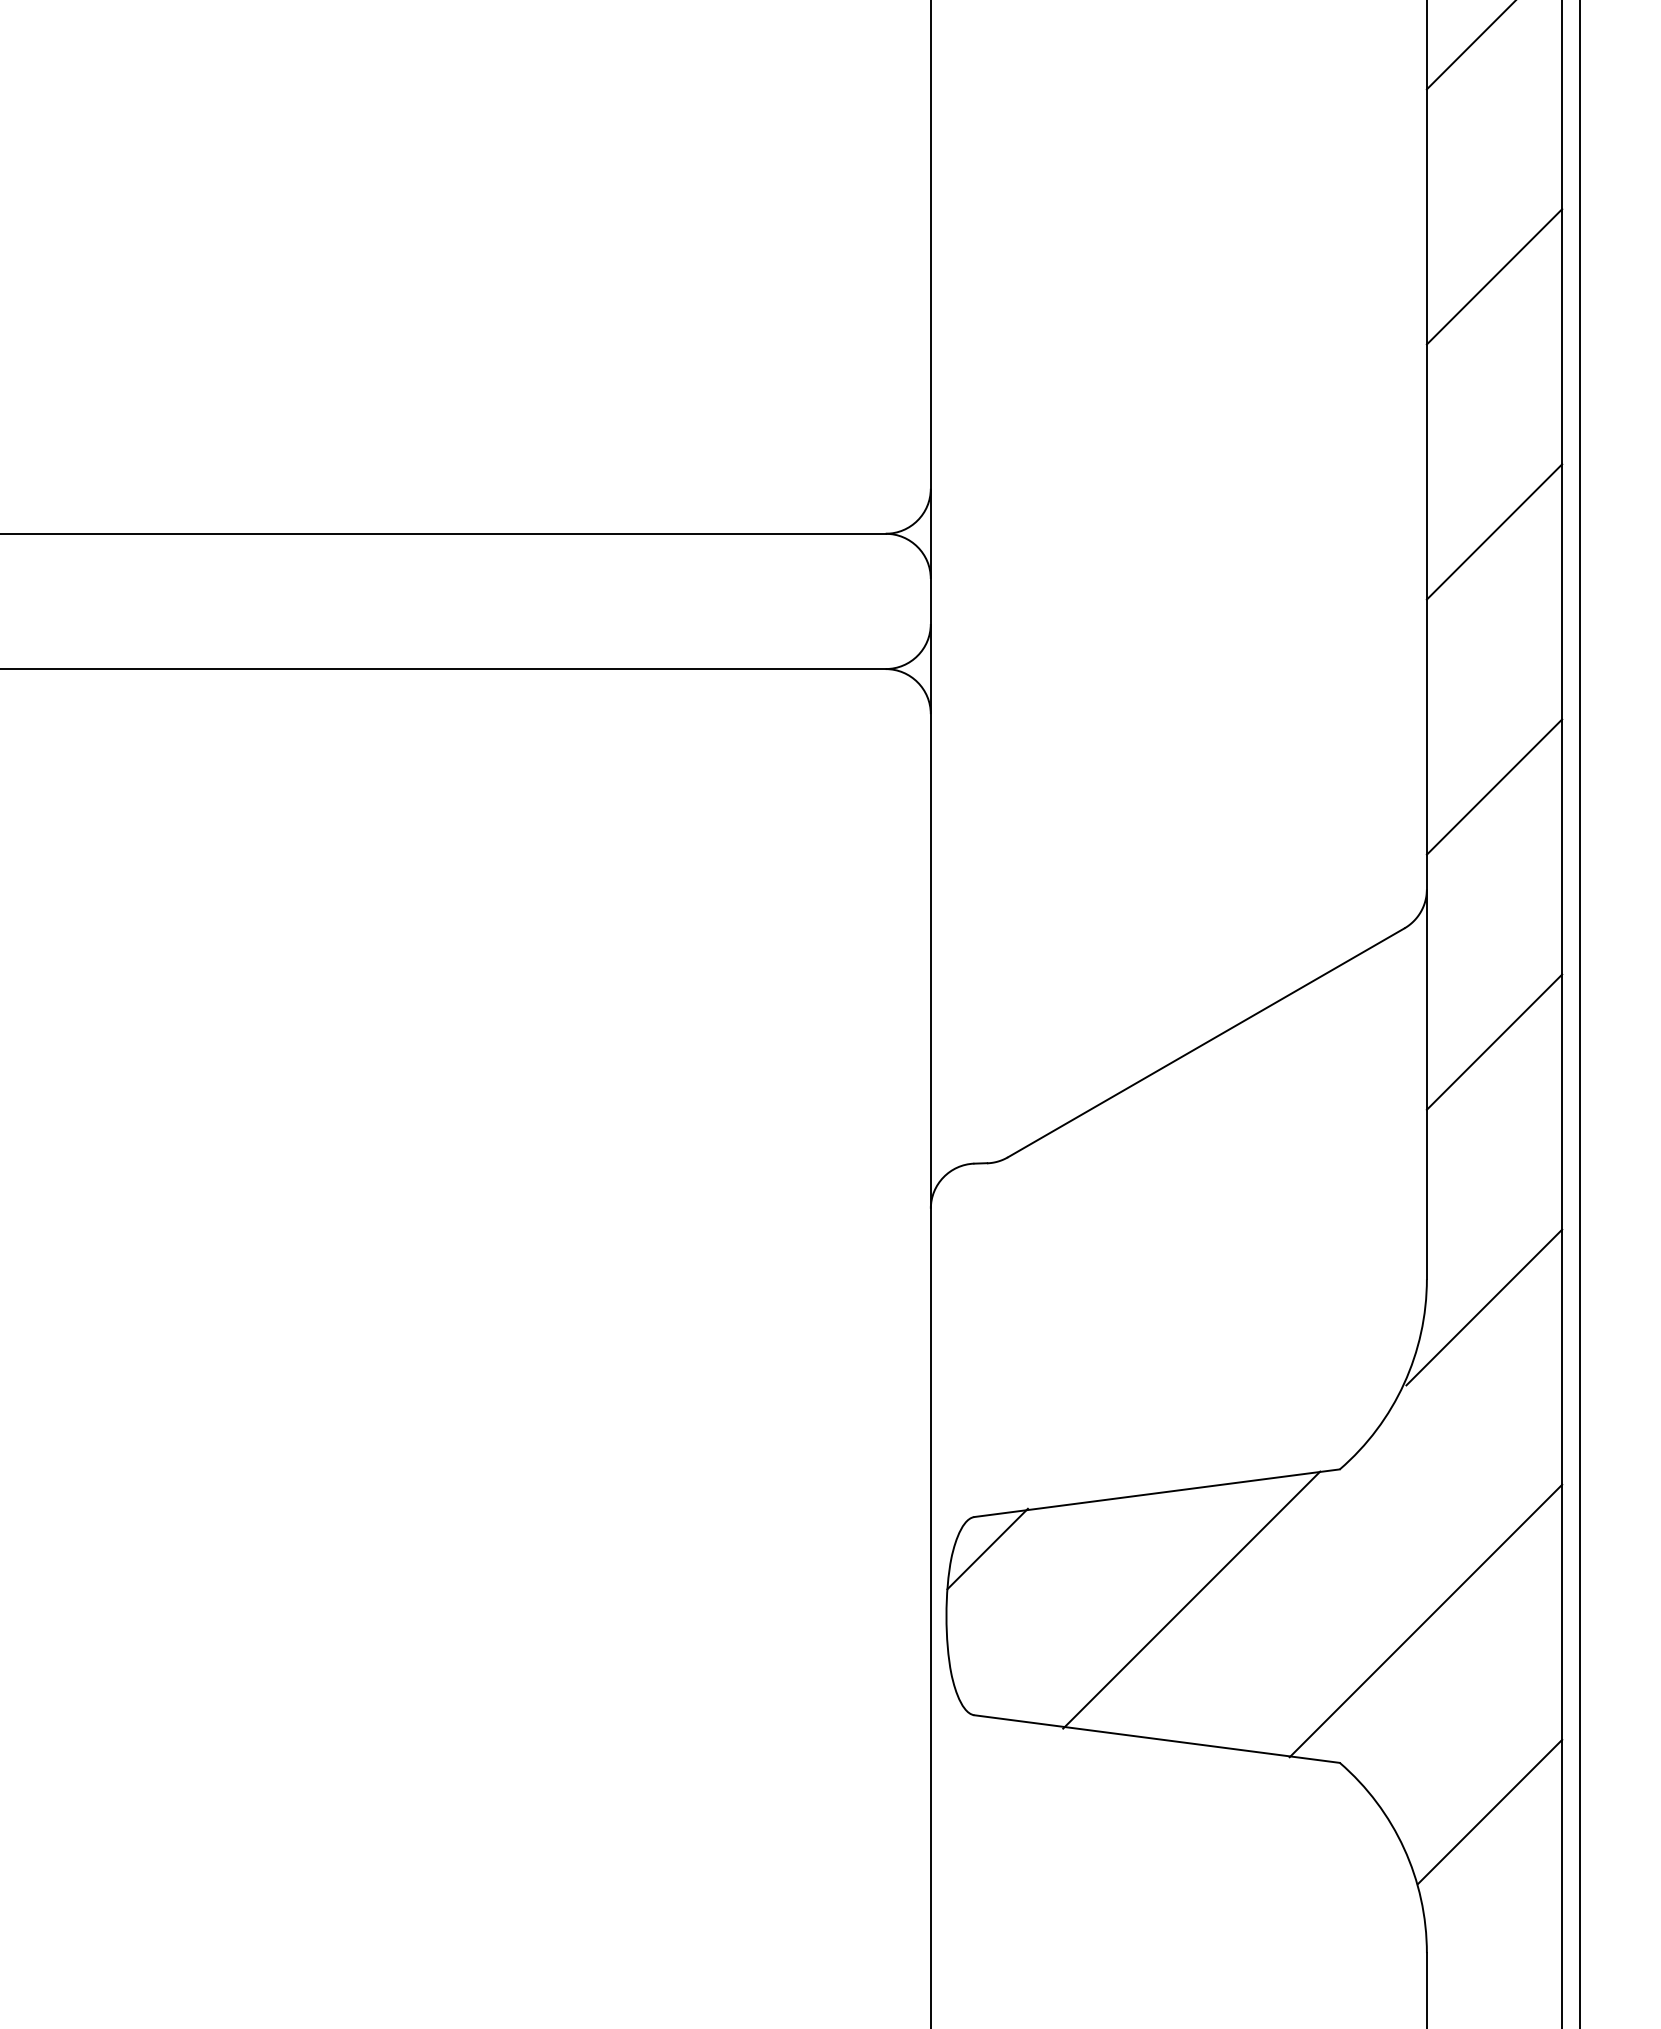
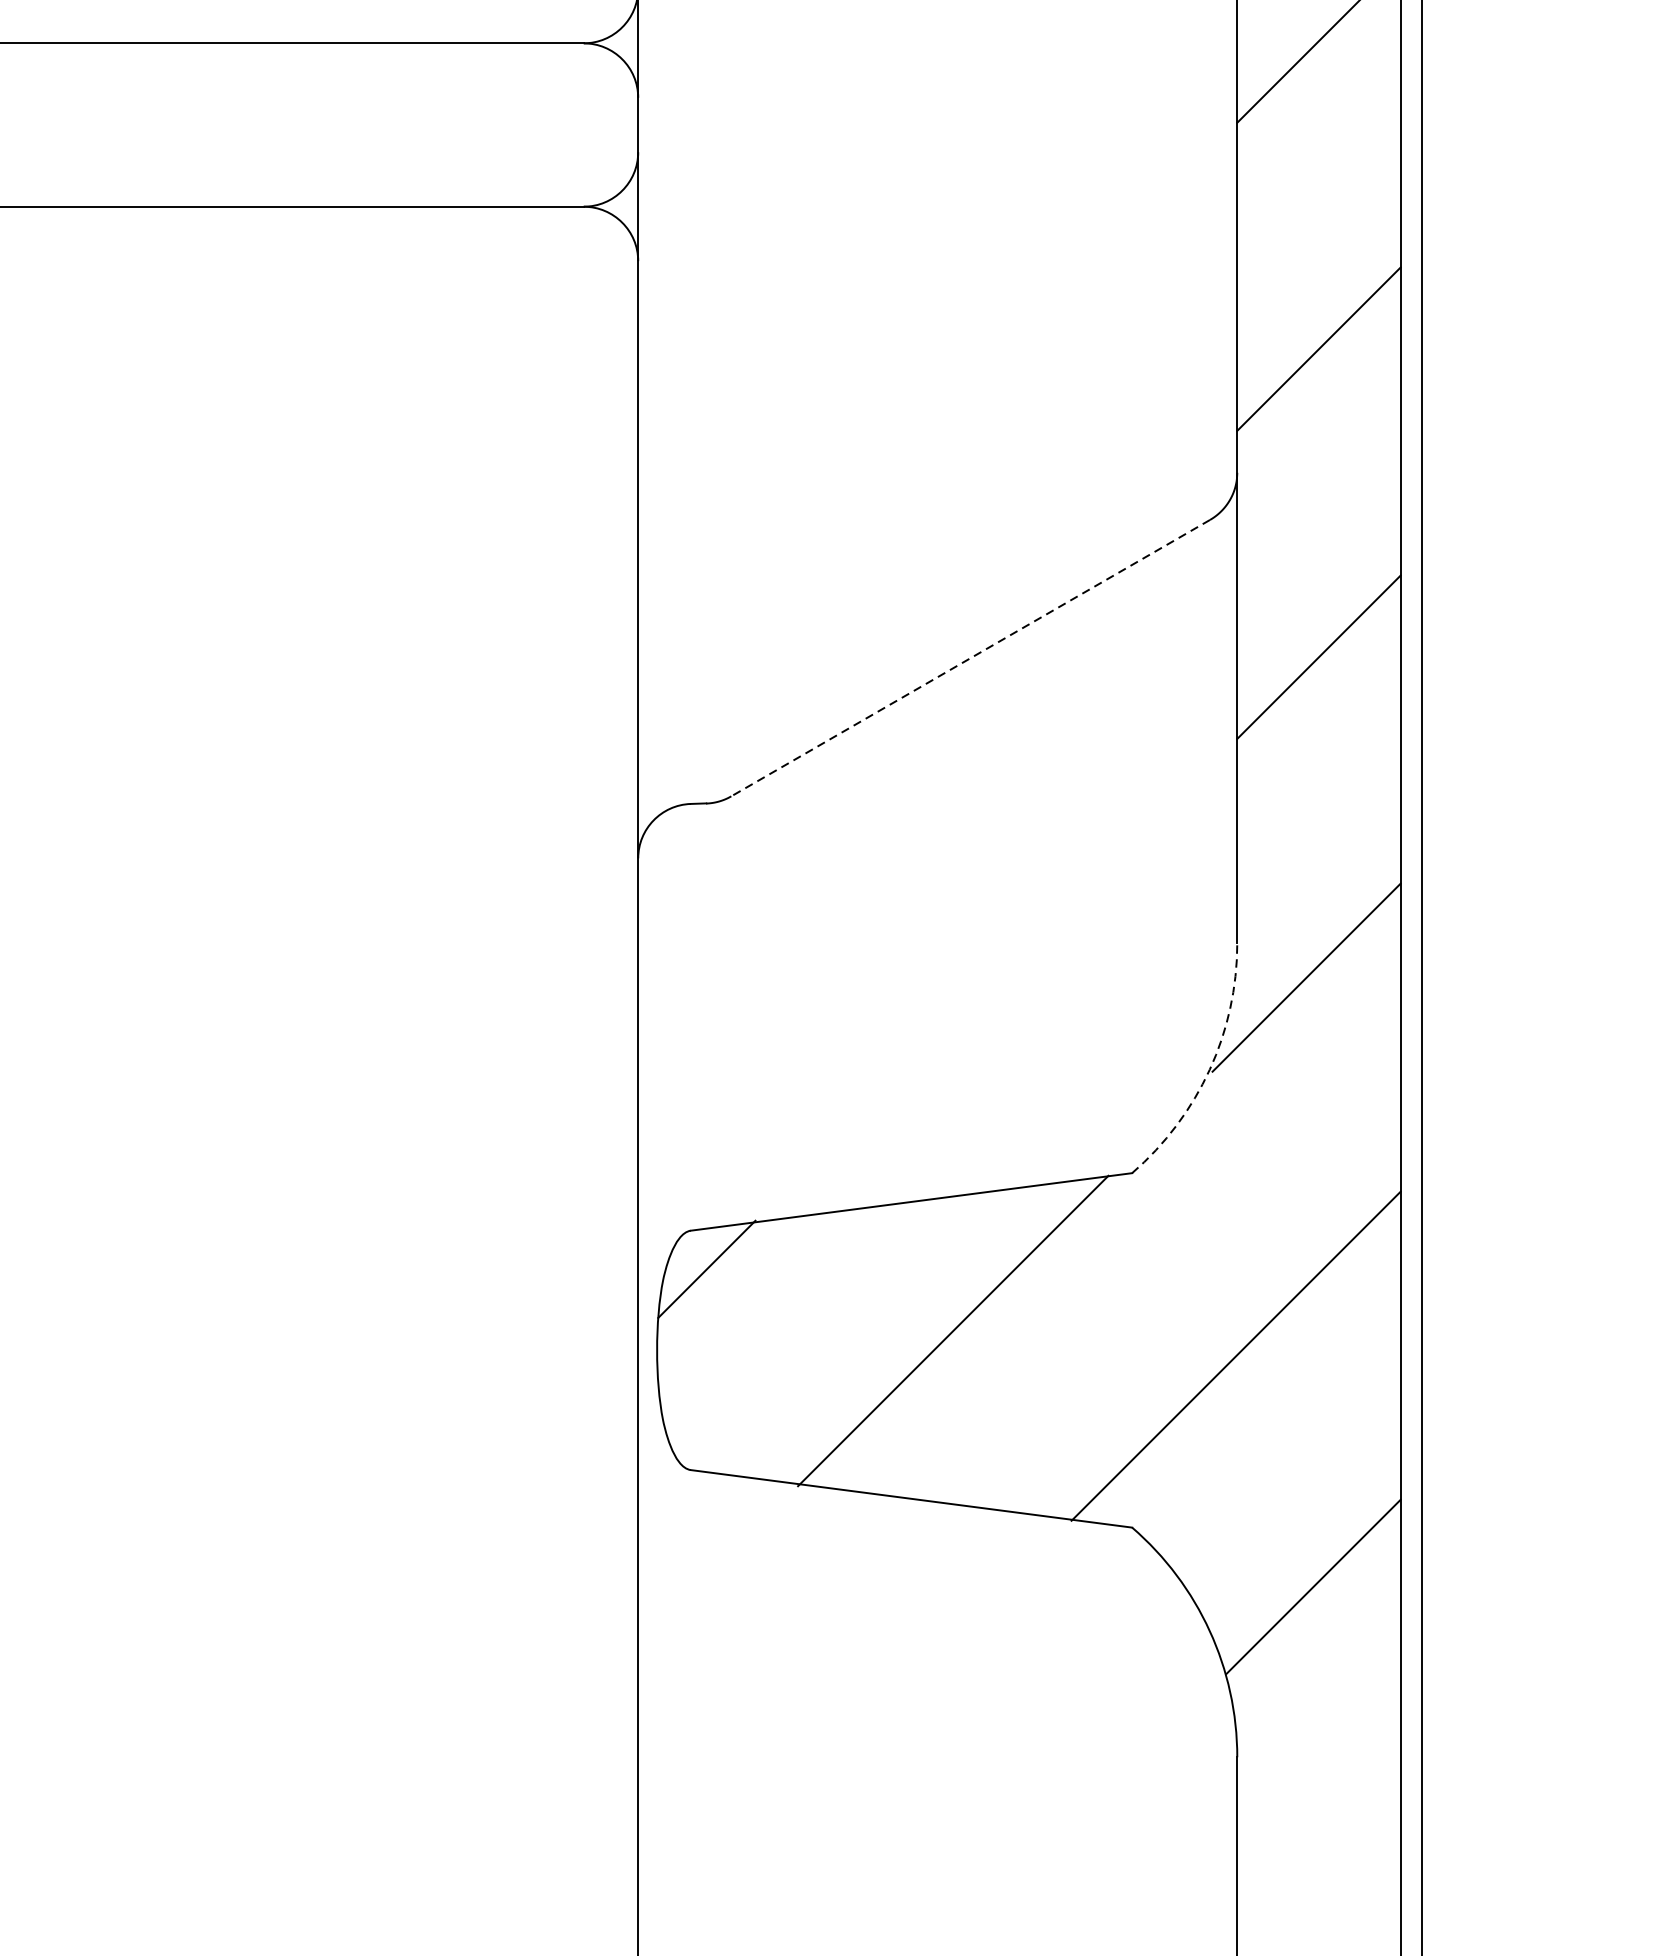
line: (1206, 1042) -> (971, 657), solid -> dashed
arc: (1404, 1383) -> (1210, 1069), solid -> dashed

